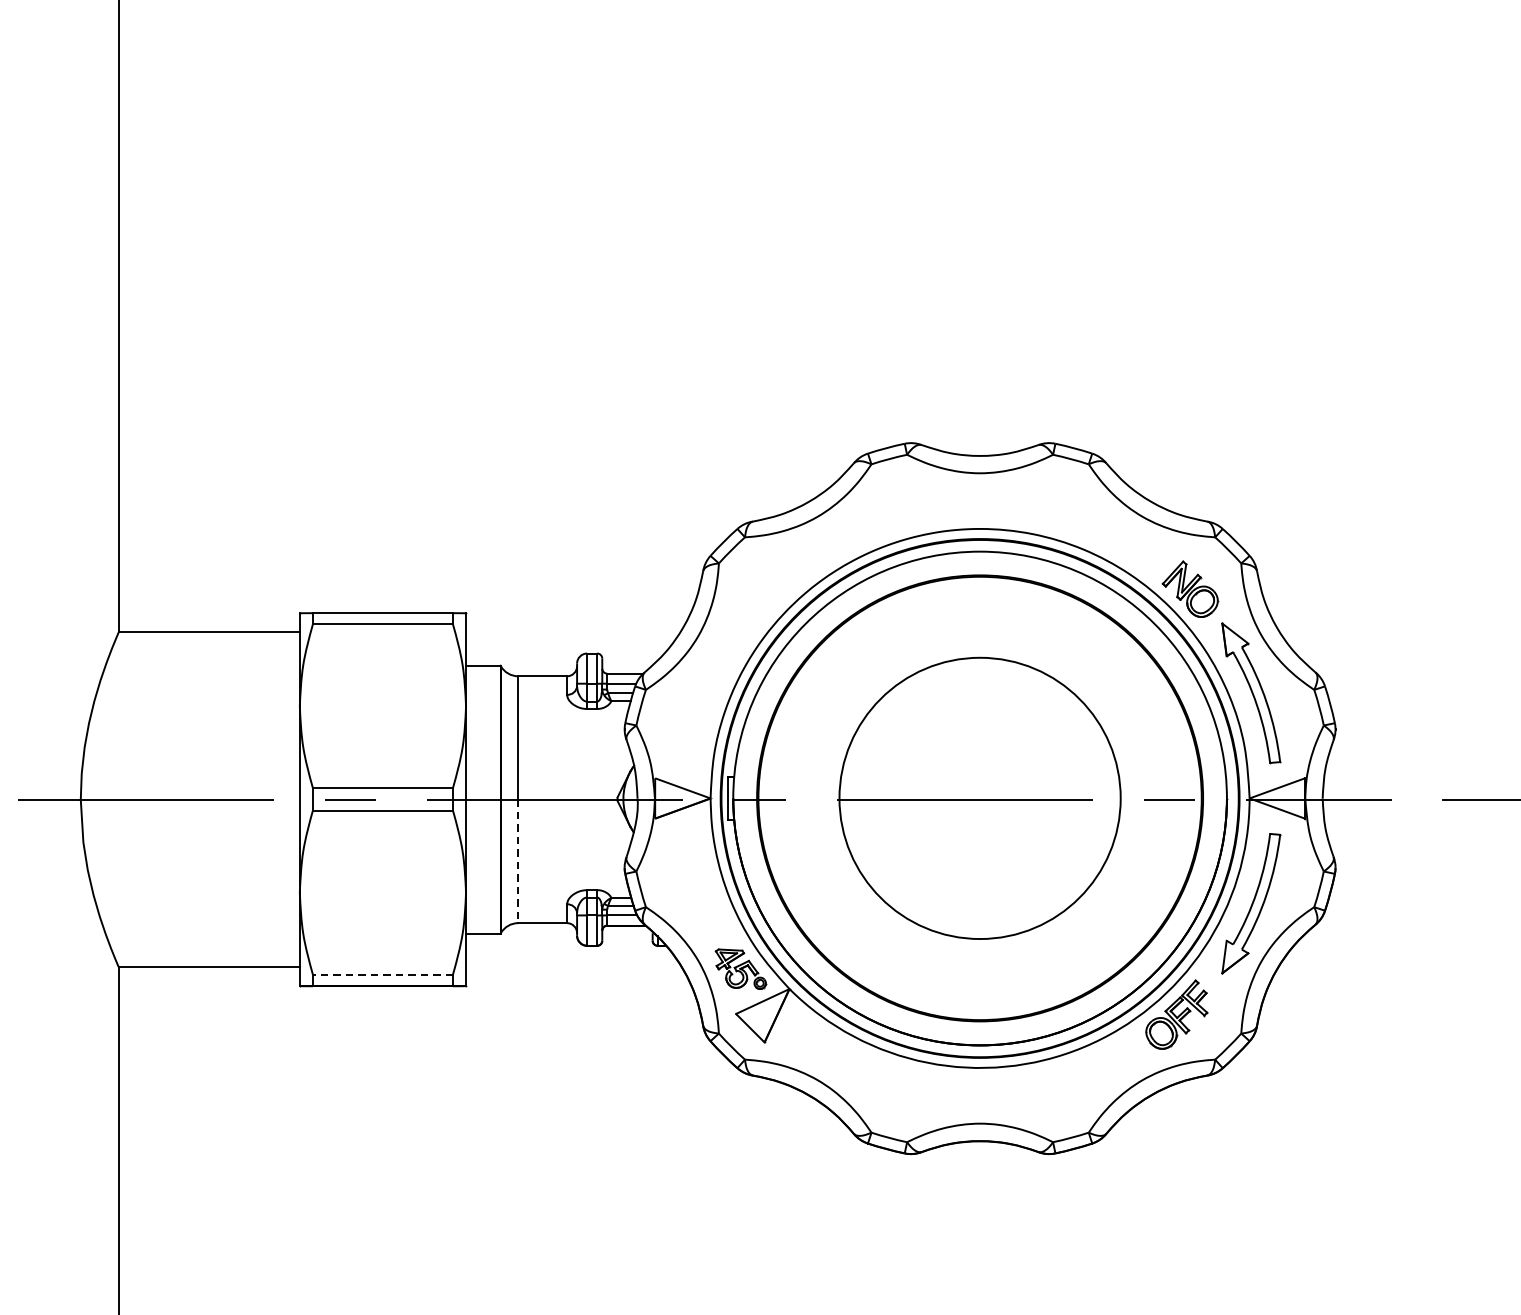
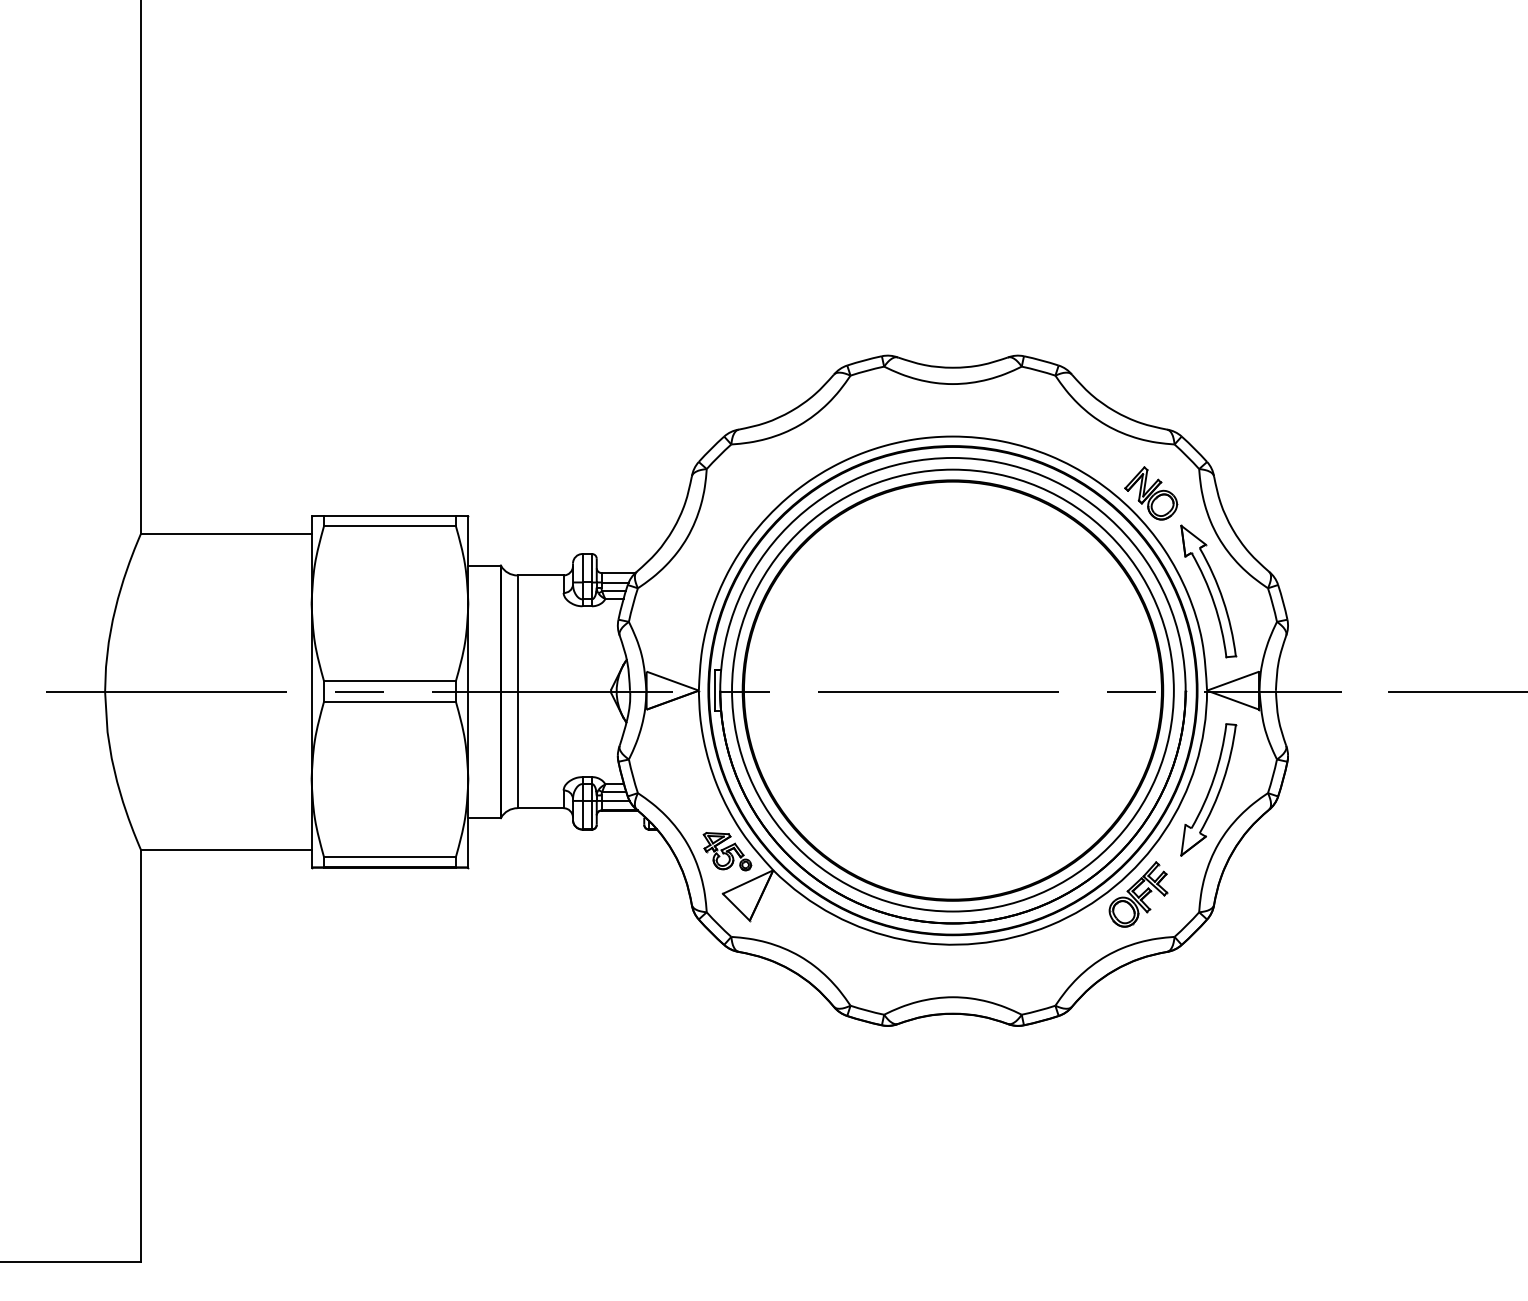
circle: (979, 798) -> (952, 690), size x1.67
line: (518, 861) -> (517, 750), dashed -> solid
line: (382, 974) -> (389, 856), dashed -> solid

